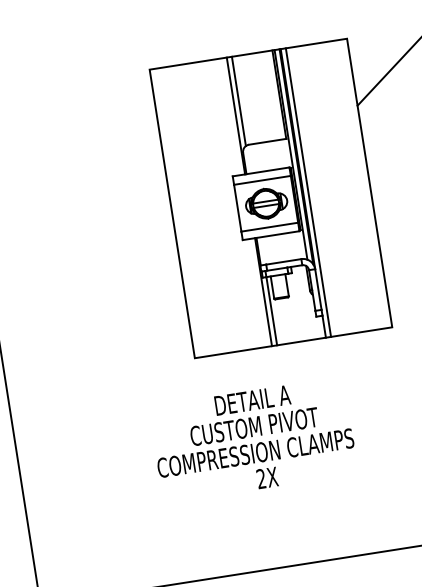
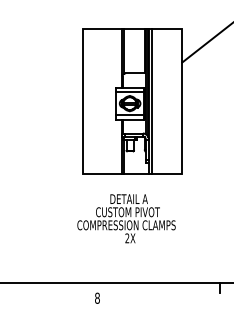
text: (253, 439) -> (126, 218), moved

